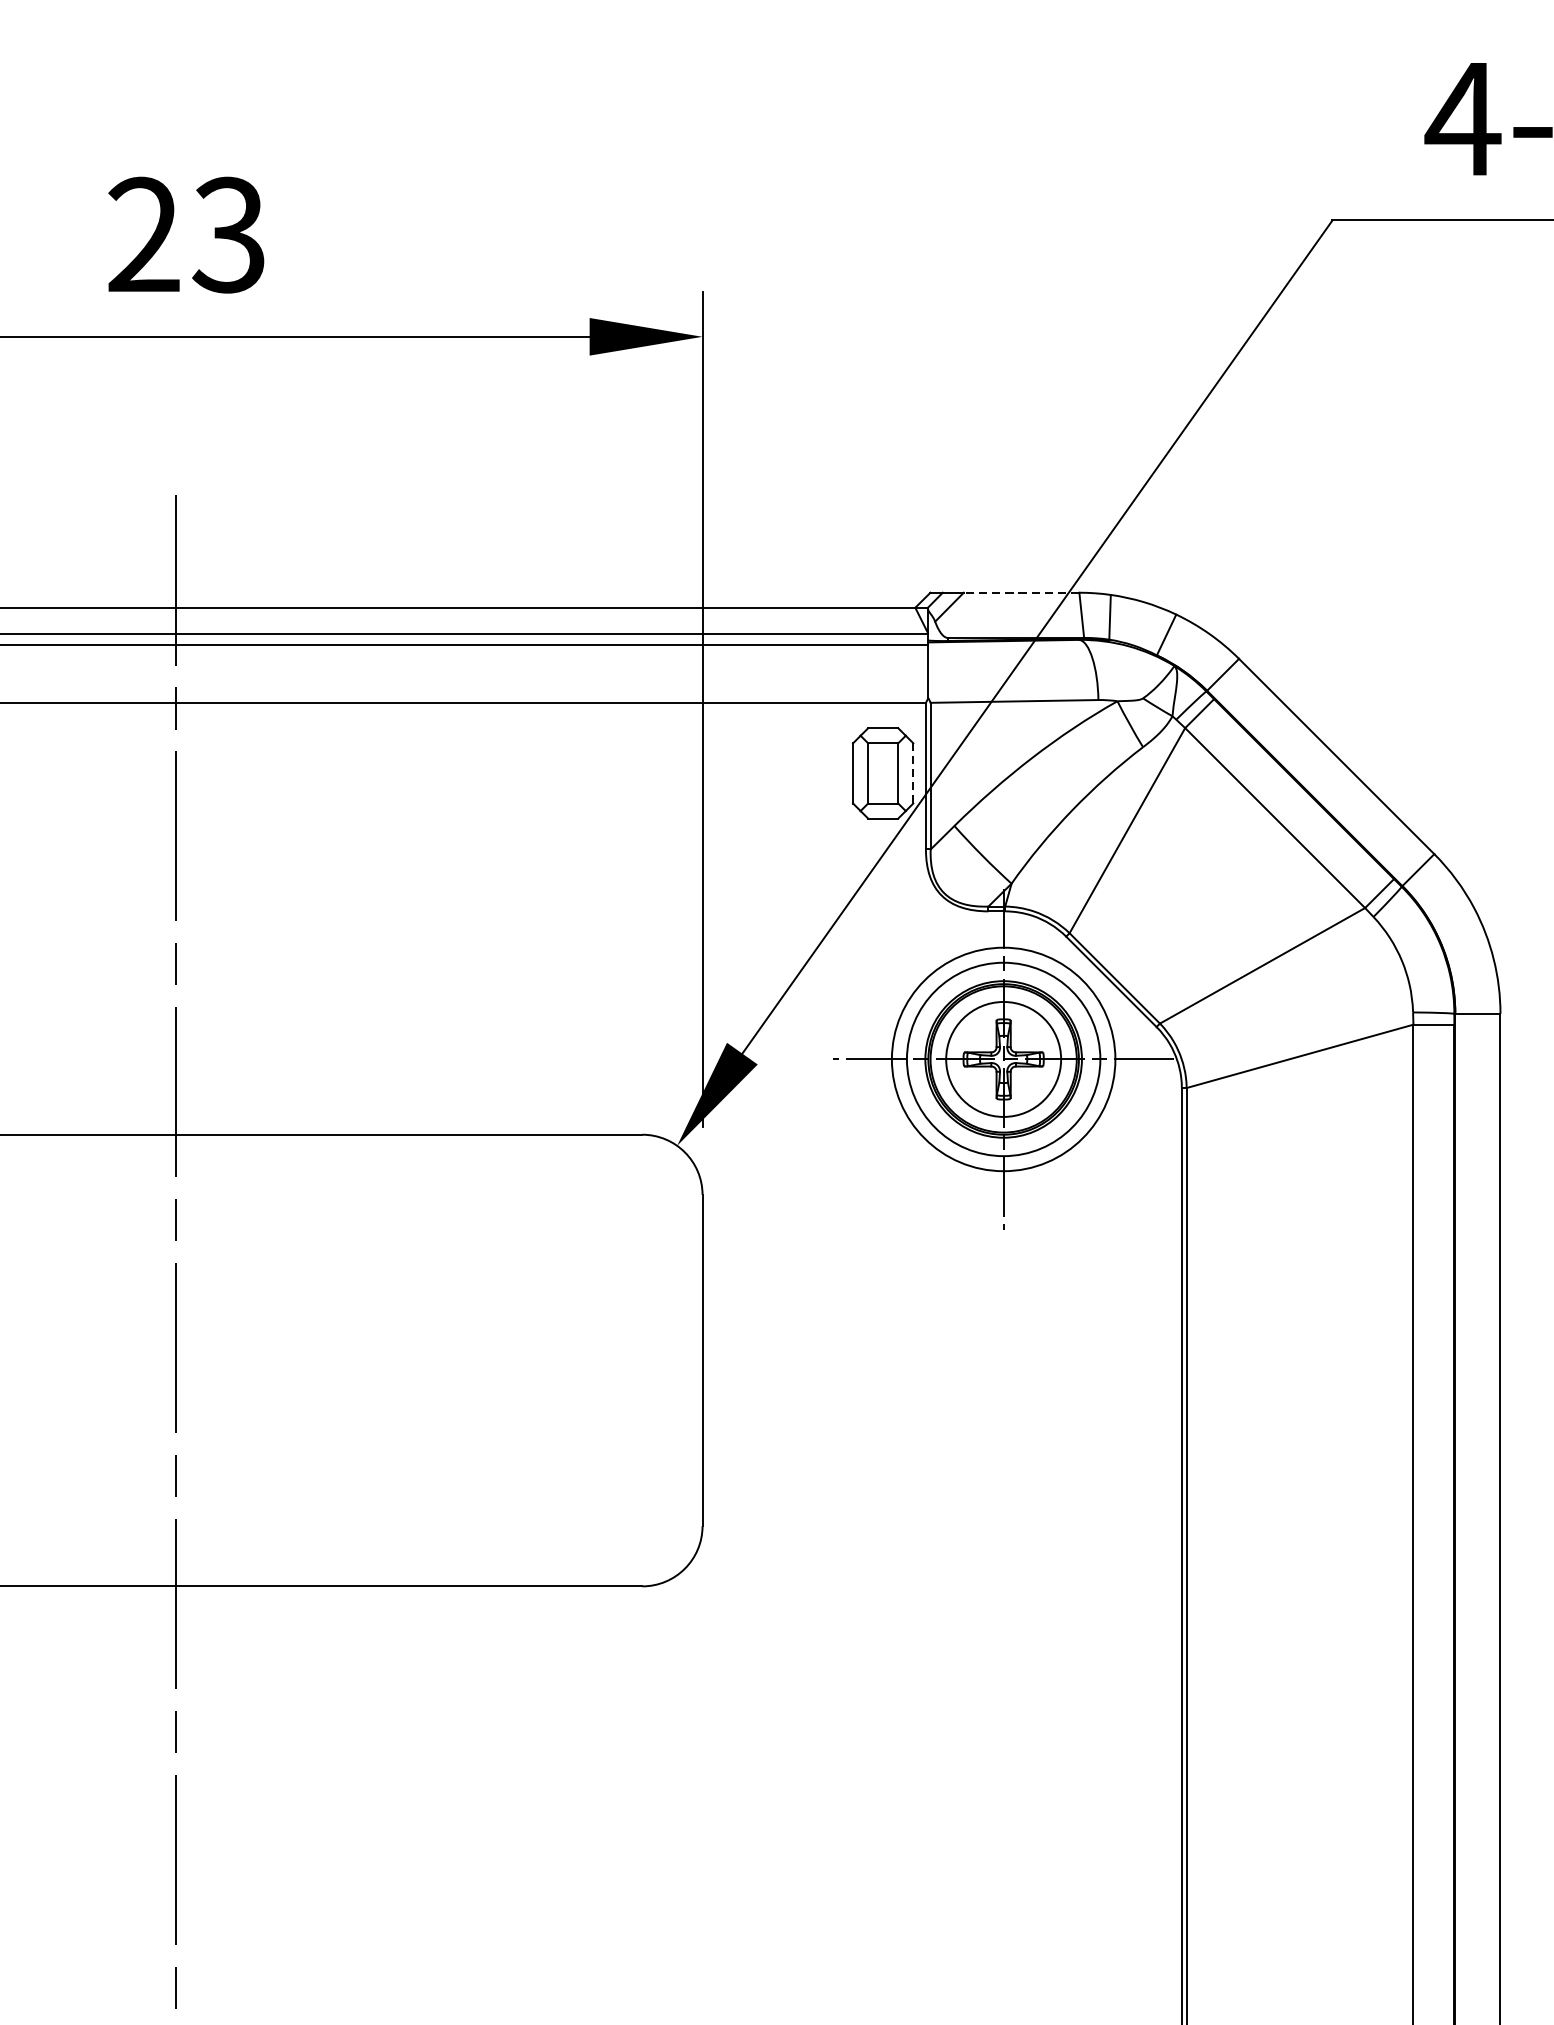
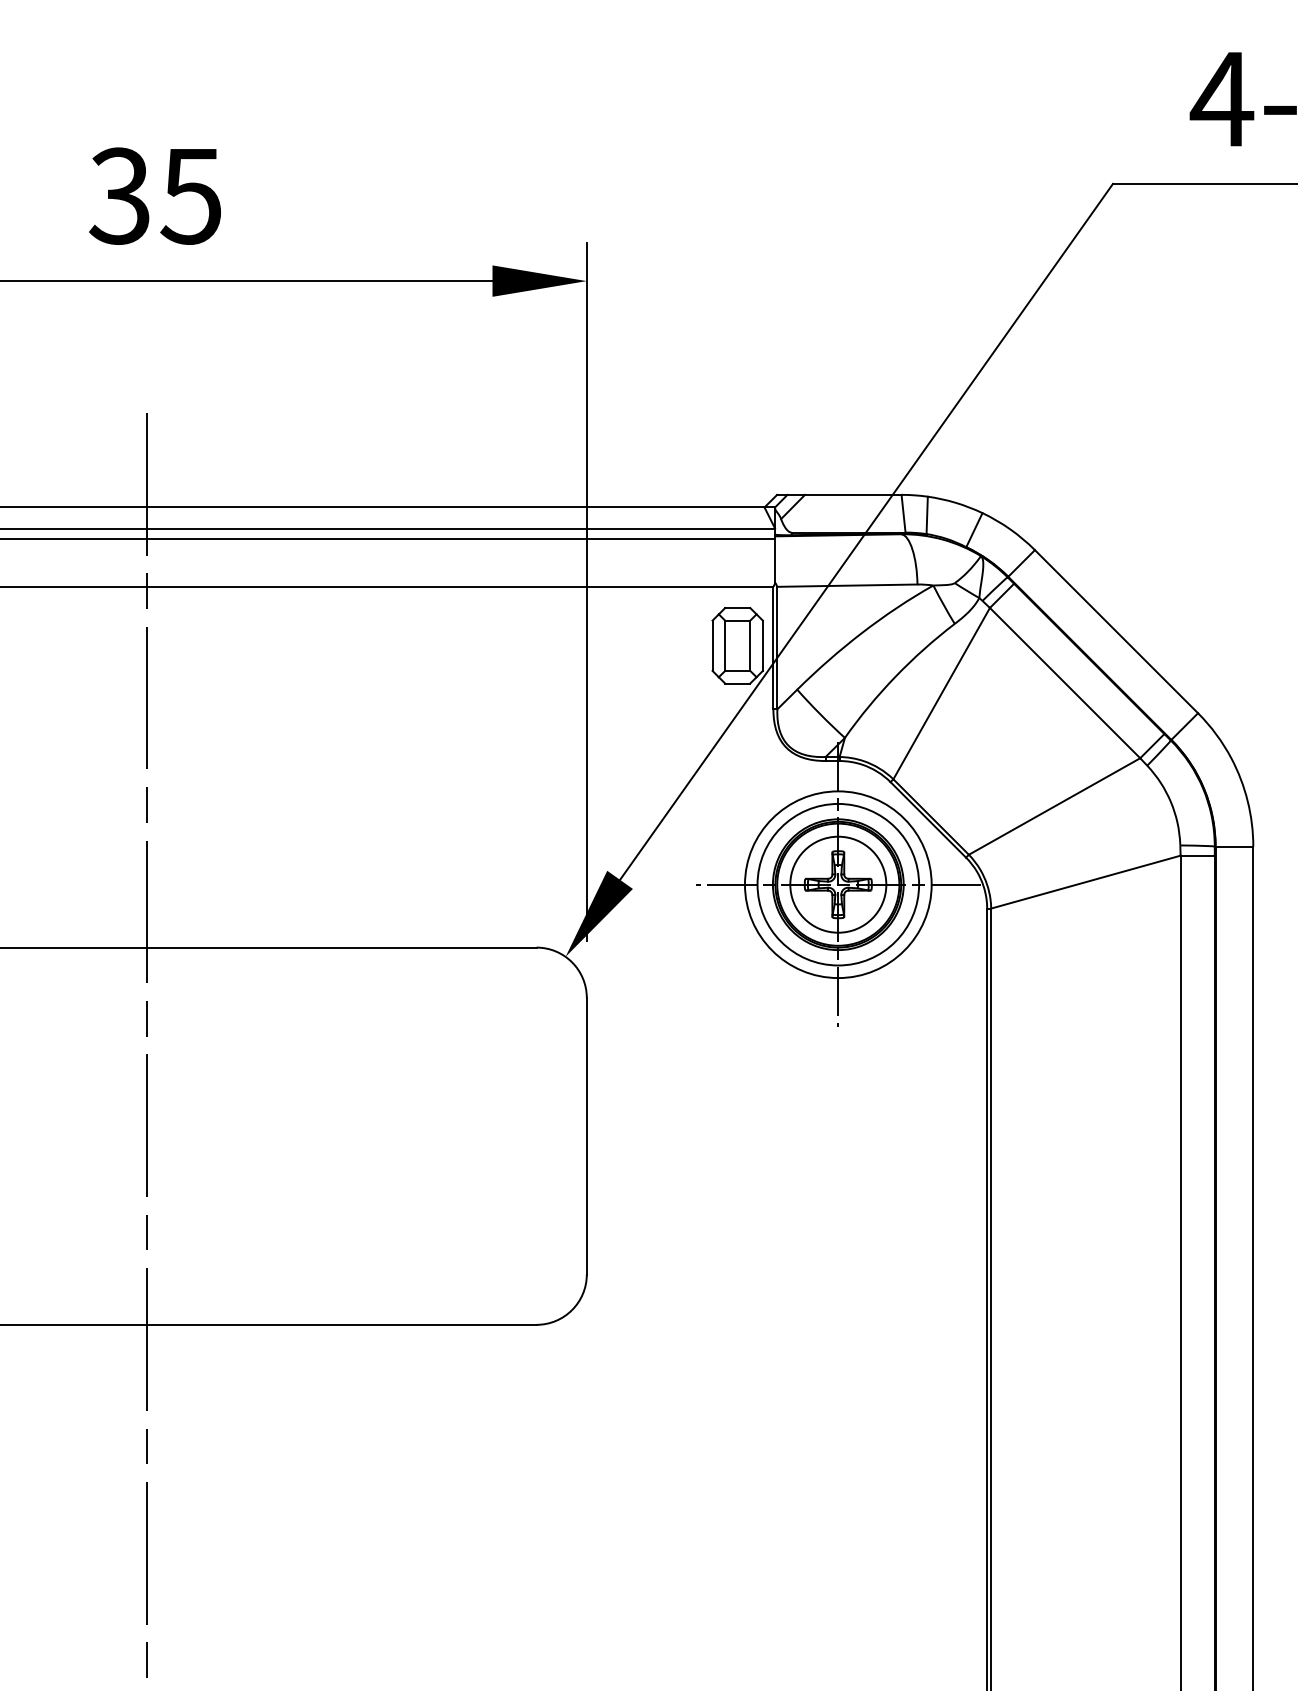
text: (184, 234) -> (154, 195), 23 -> 35
line: (1020, 592) -> (852, 494), dashed -> solid
line: (912, 773) -> (762, 645), dashed -> solid

